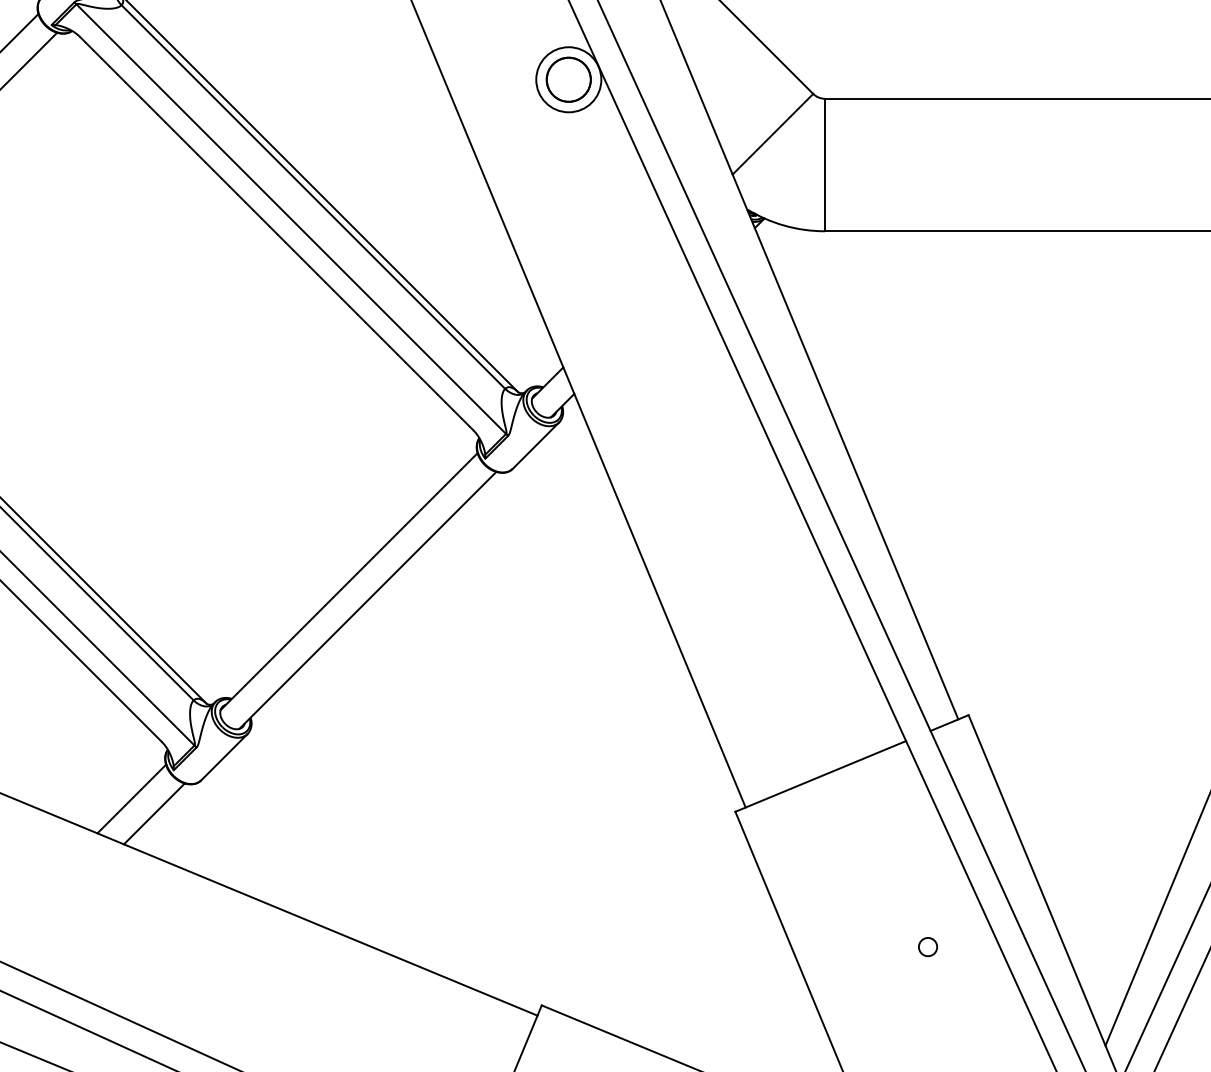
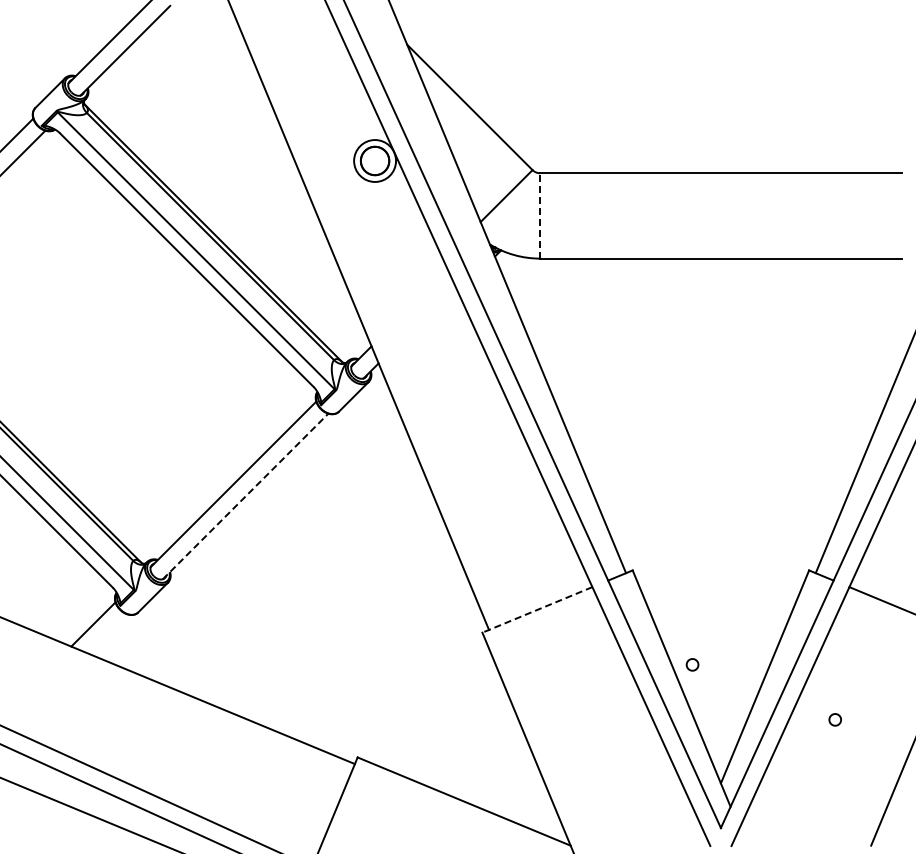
line: (825, 164) -> (540, 215), solid -> dashed
line: (367, 600) -> (245, 496), solid -> dashed
line: (820, 775) -> (537, 609), solid -> dashed
line: (153, 813) -> (107, 633), removed
part: (927, 946) -> (692, 664), moved

